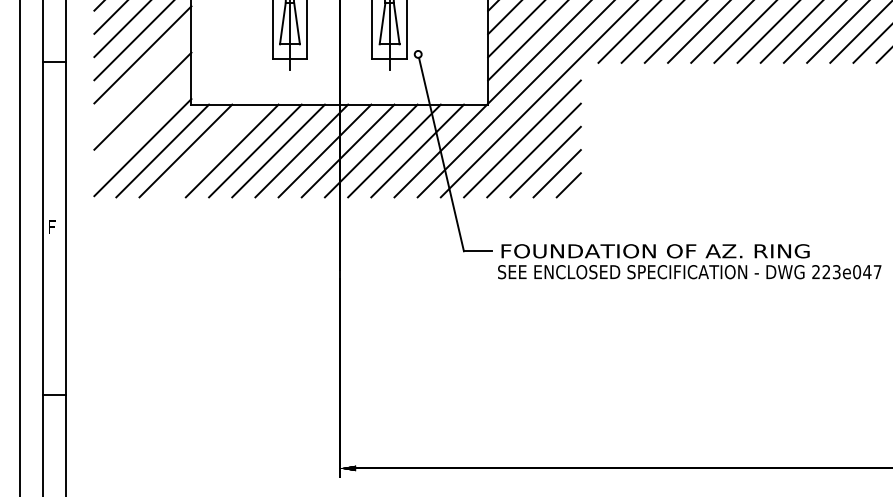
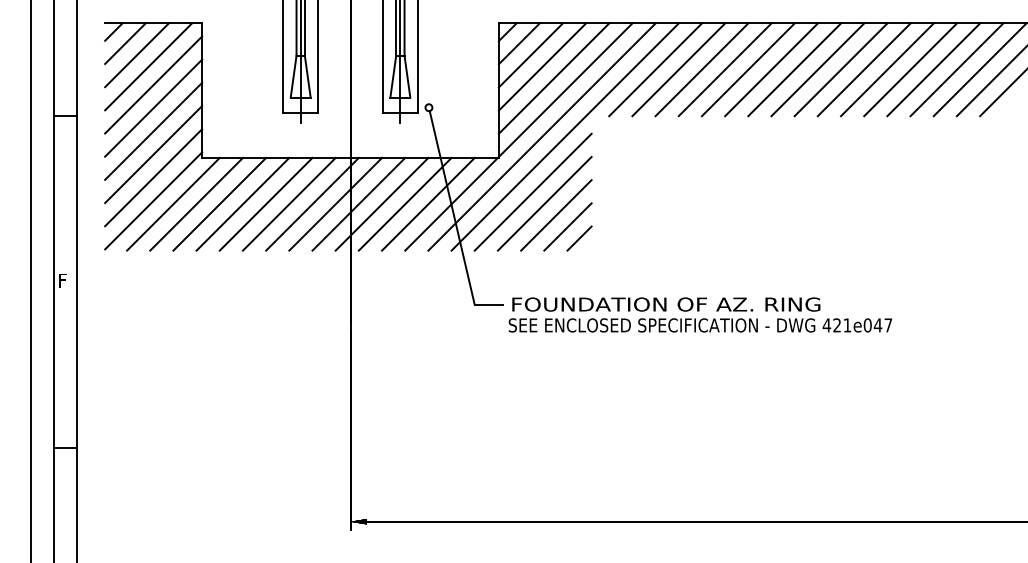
line: (142, 77) -> (153, 130), added
line: (142, 124) -> (153, 177), added
line: (208, 150) -> (219, 203), added
text: (825, 272) -> (836, 325), 223e047 -> 421e047

